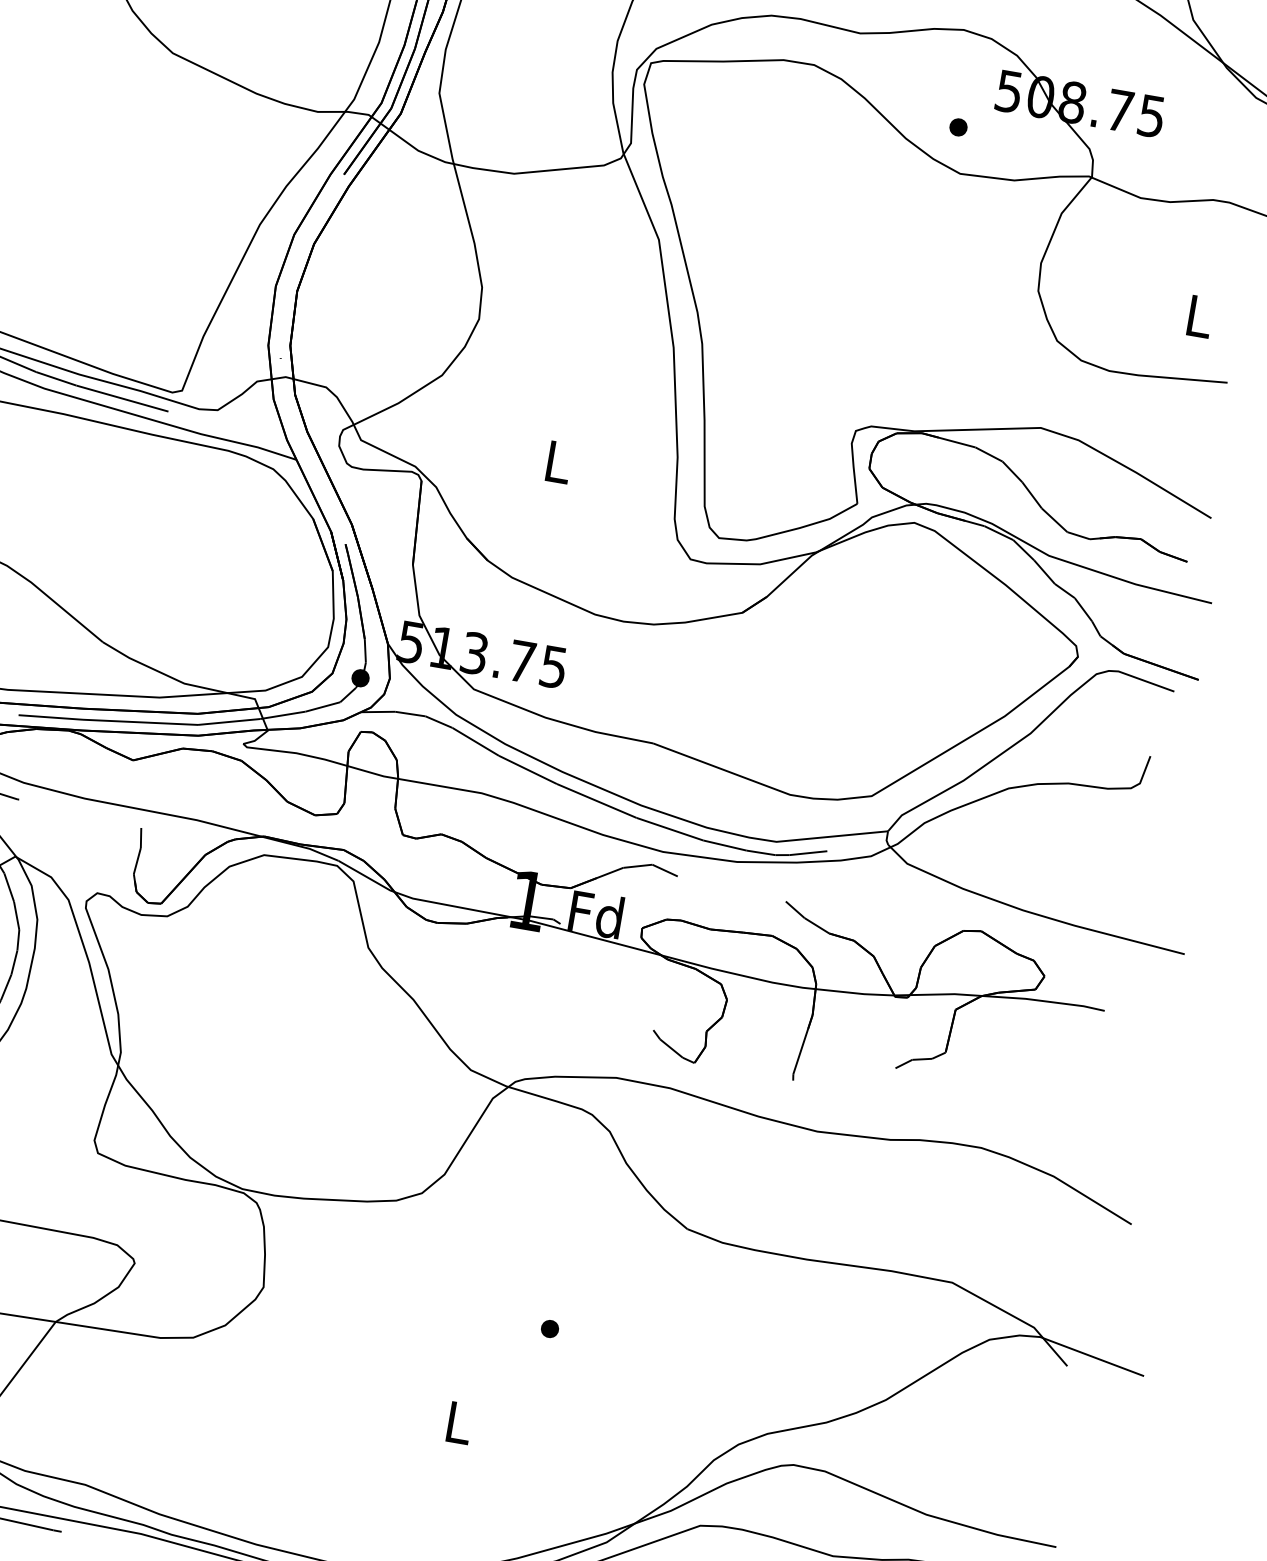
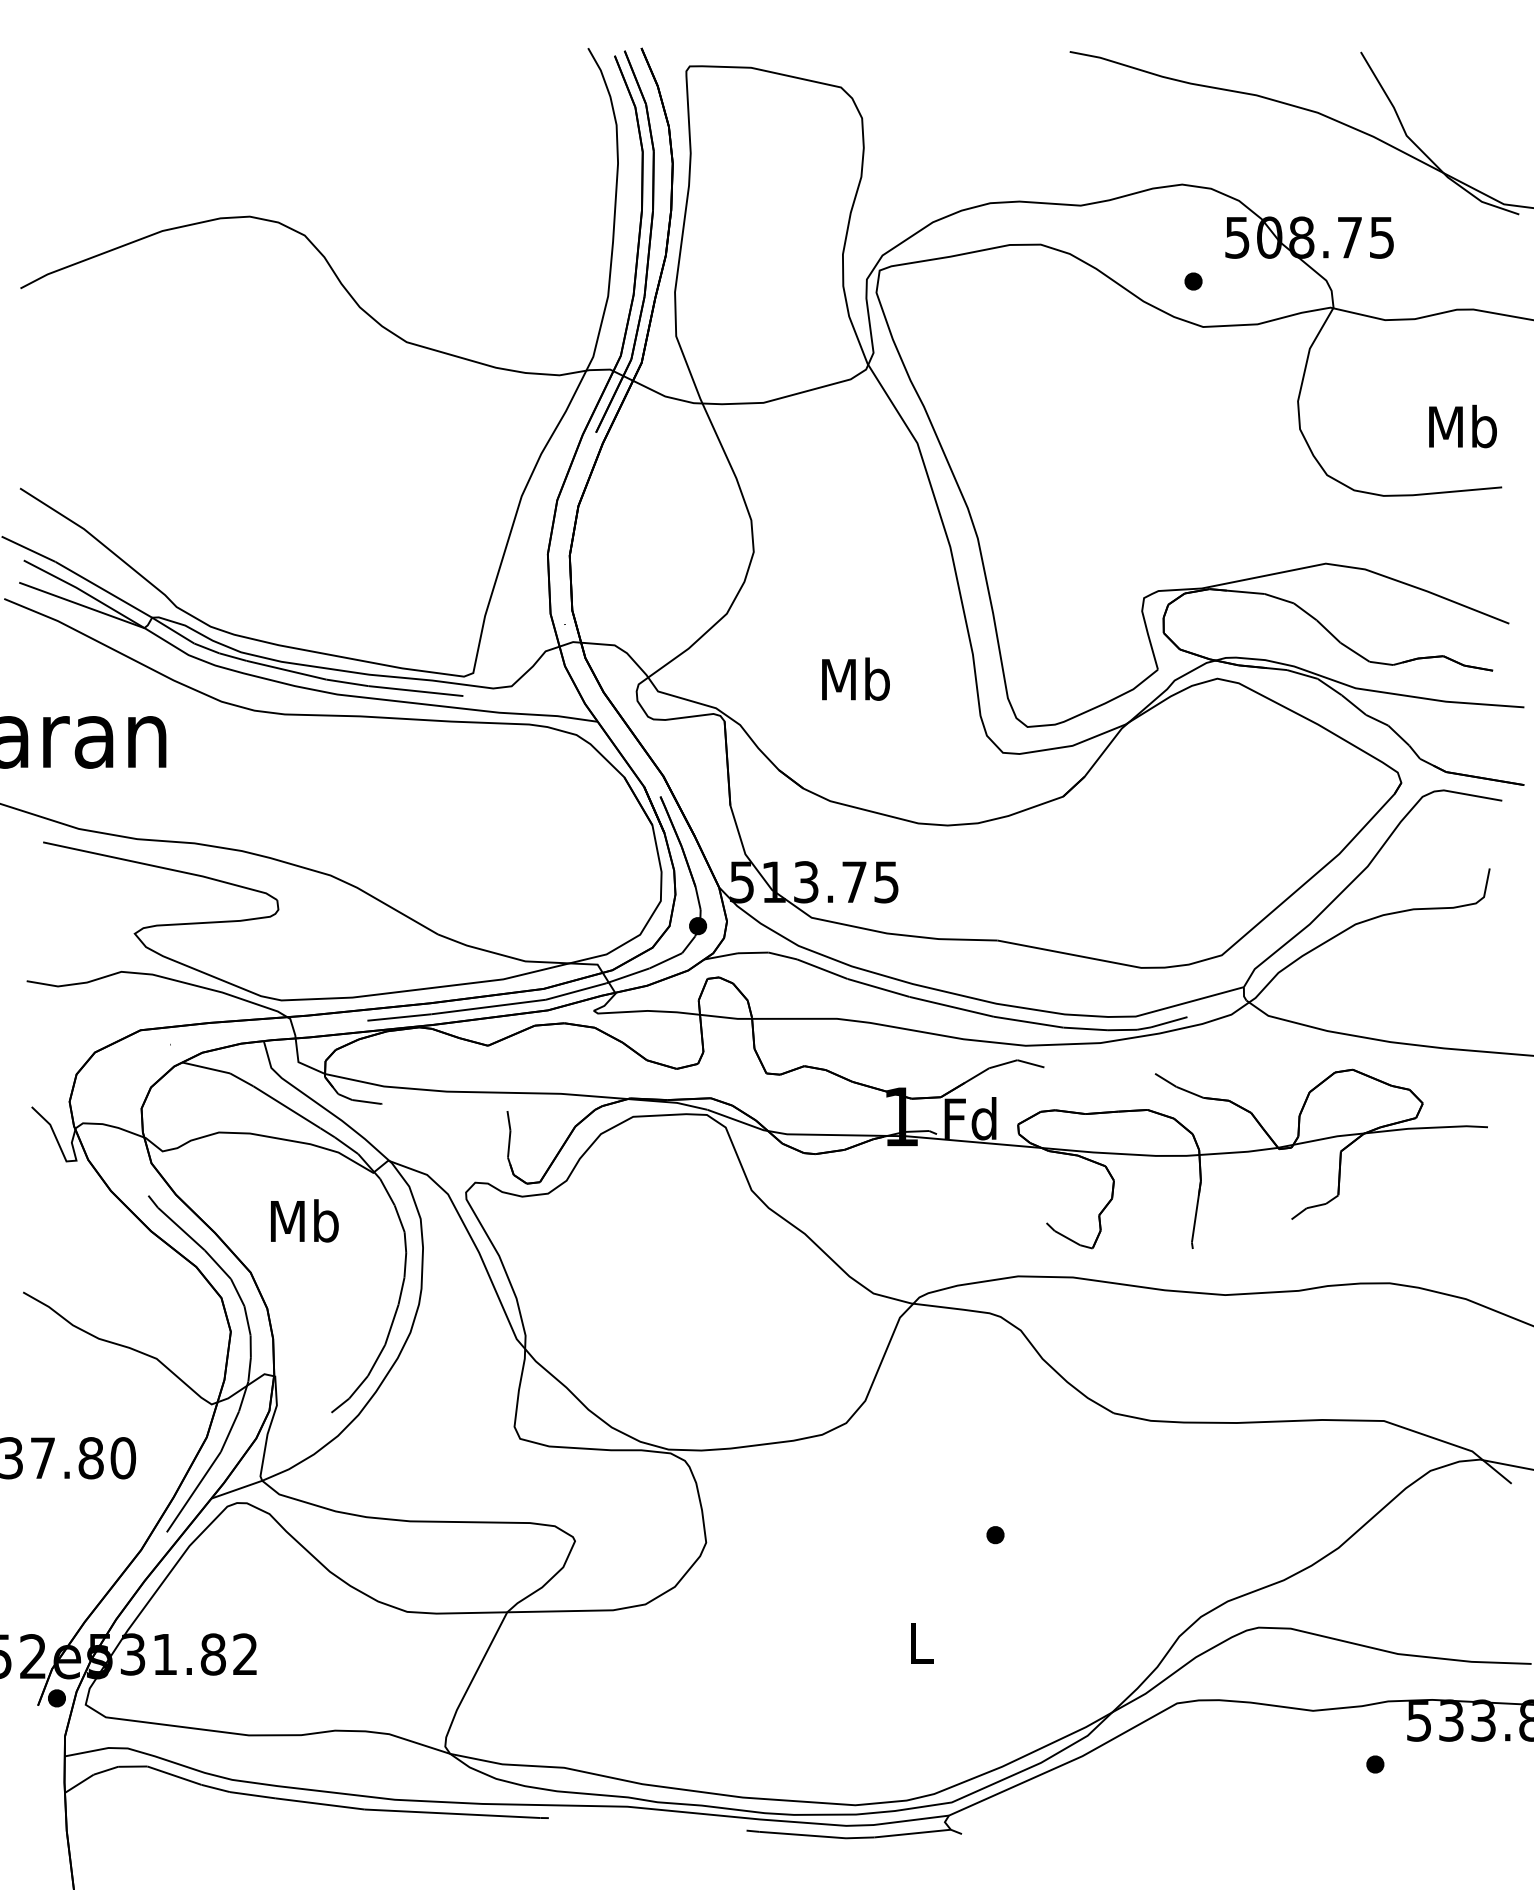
text: (1198, 316) -> (1462, 426), L -> Mb
text: (557, 461) -> (855, 678), L -> Mb

